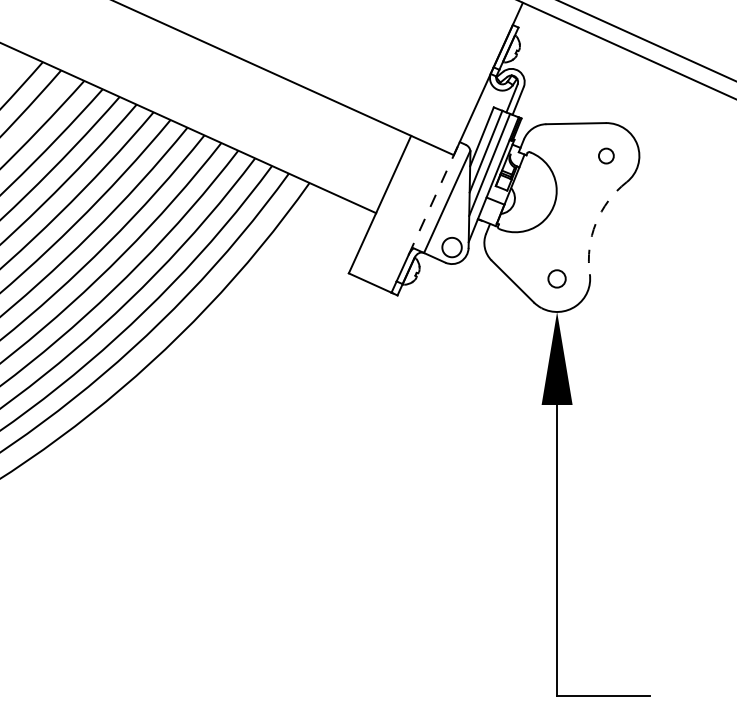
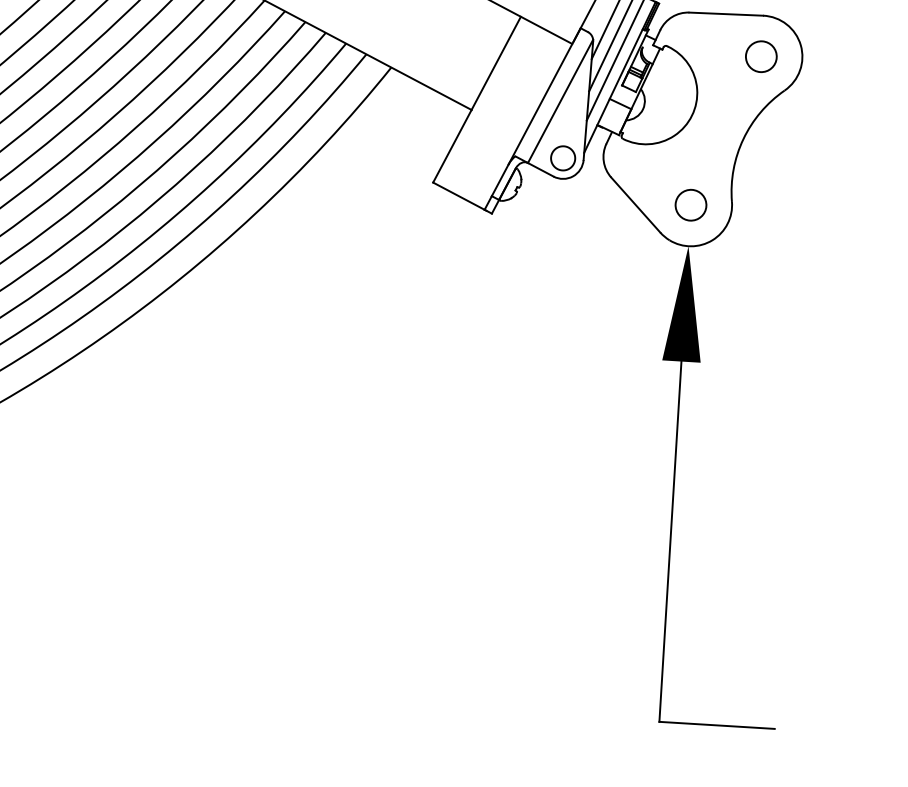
circle: (606, 155) -> (761, 55), size x1.67
line: (434, 198) -> (545, 96), dashed -> solid
arc: (595, 223) -> (742, 139), dashed -> solid
circle: (556, 278) -> (690, 204), size x1.43

